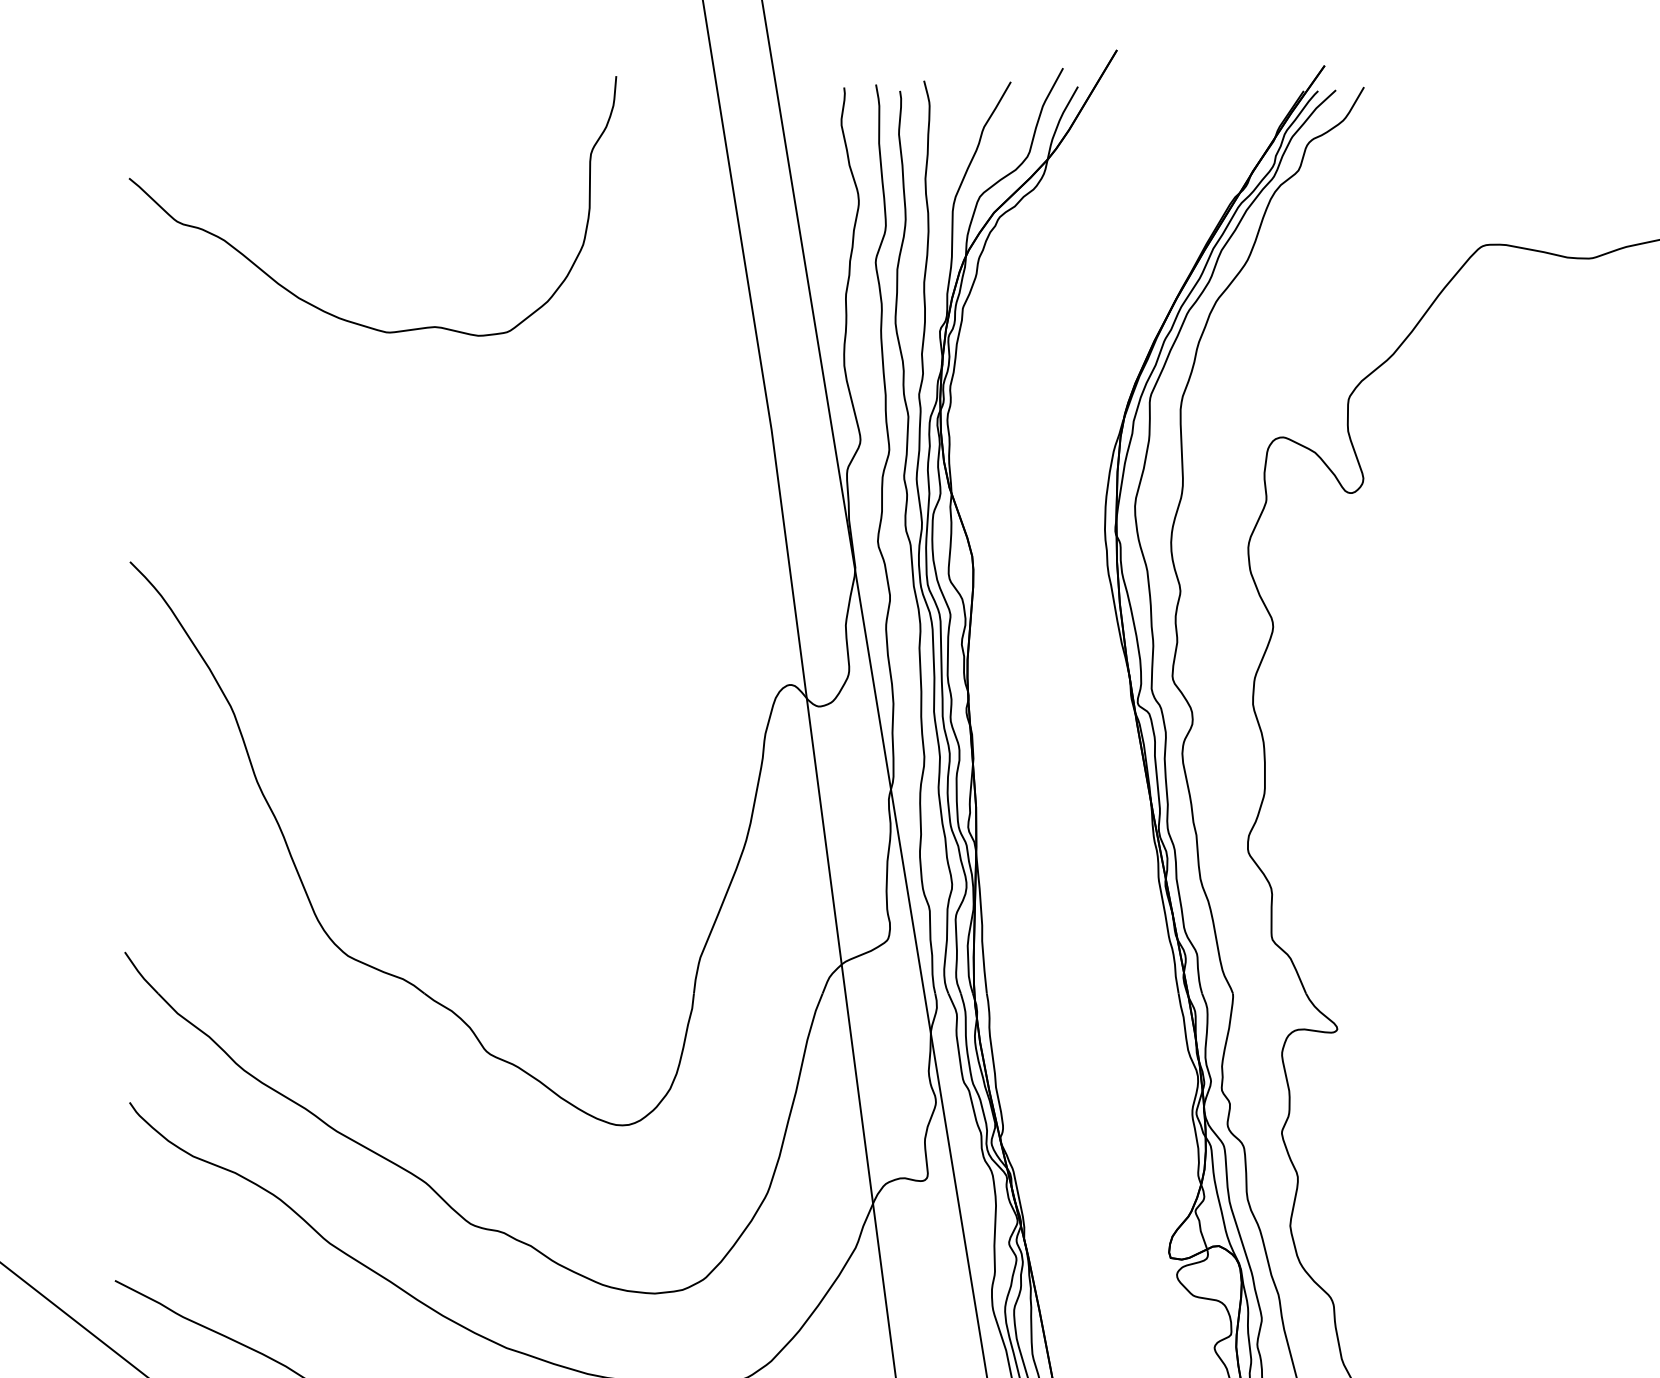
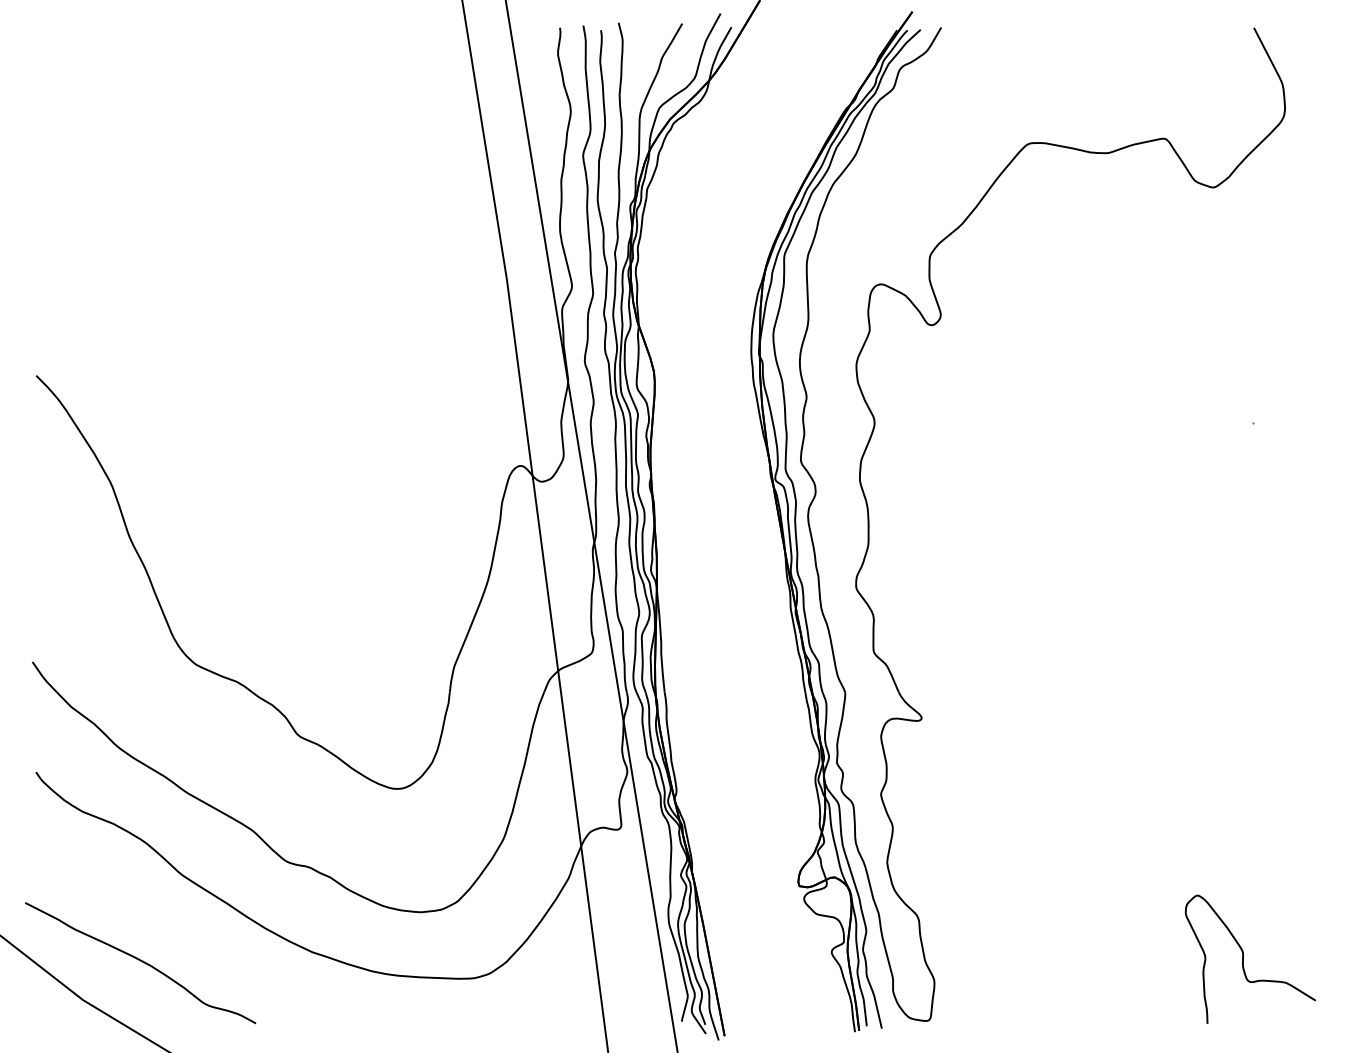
curve: (321, 308) -> (176, 189), removed

